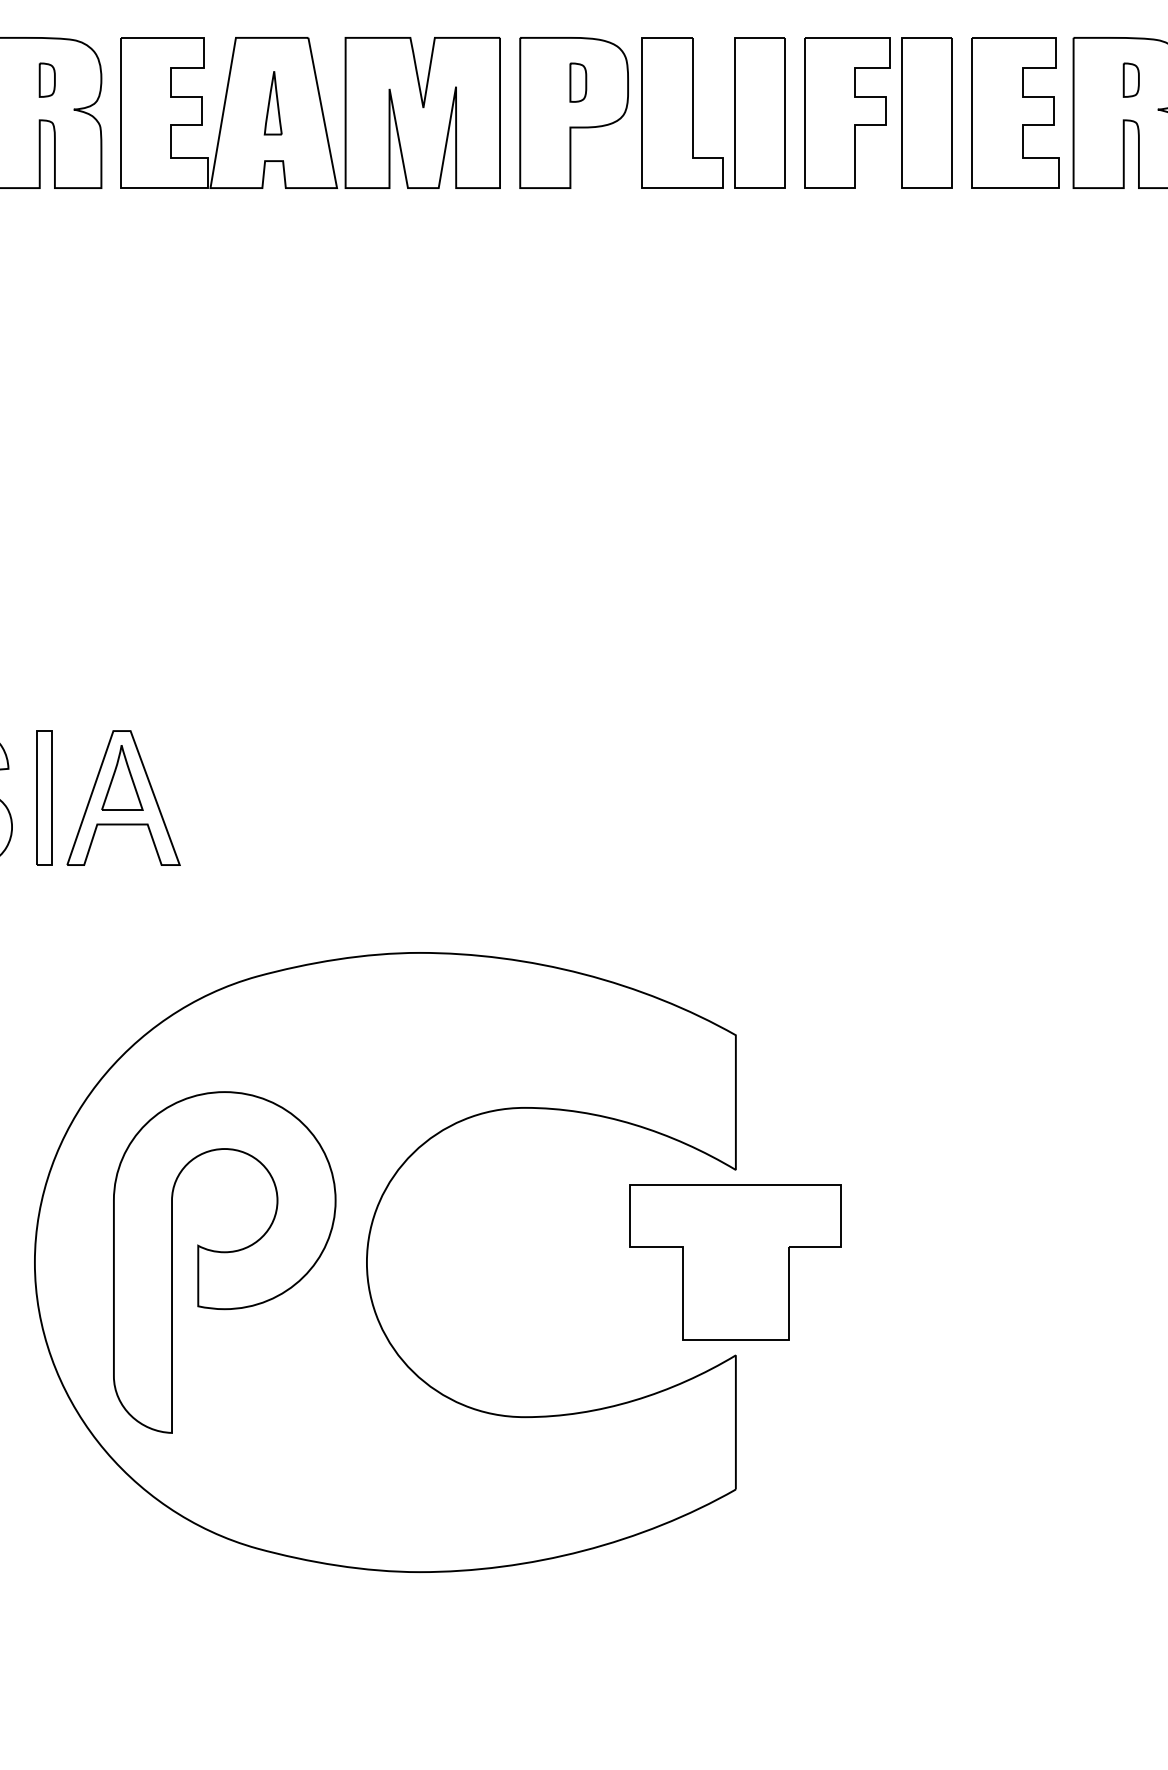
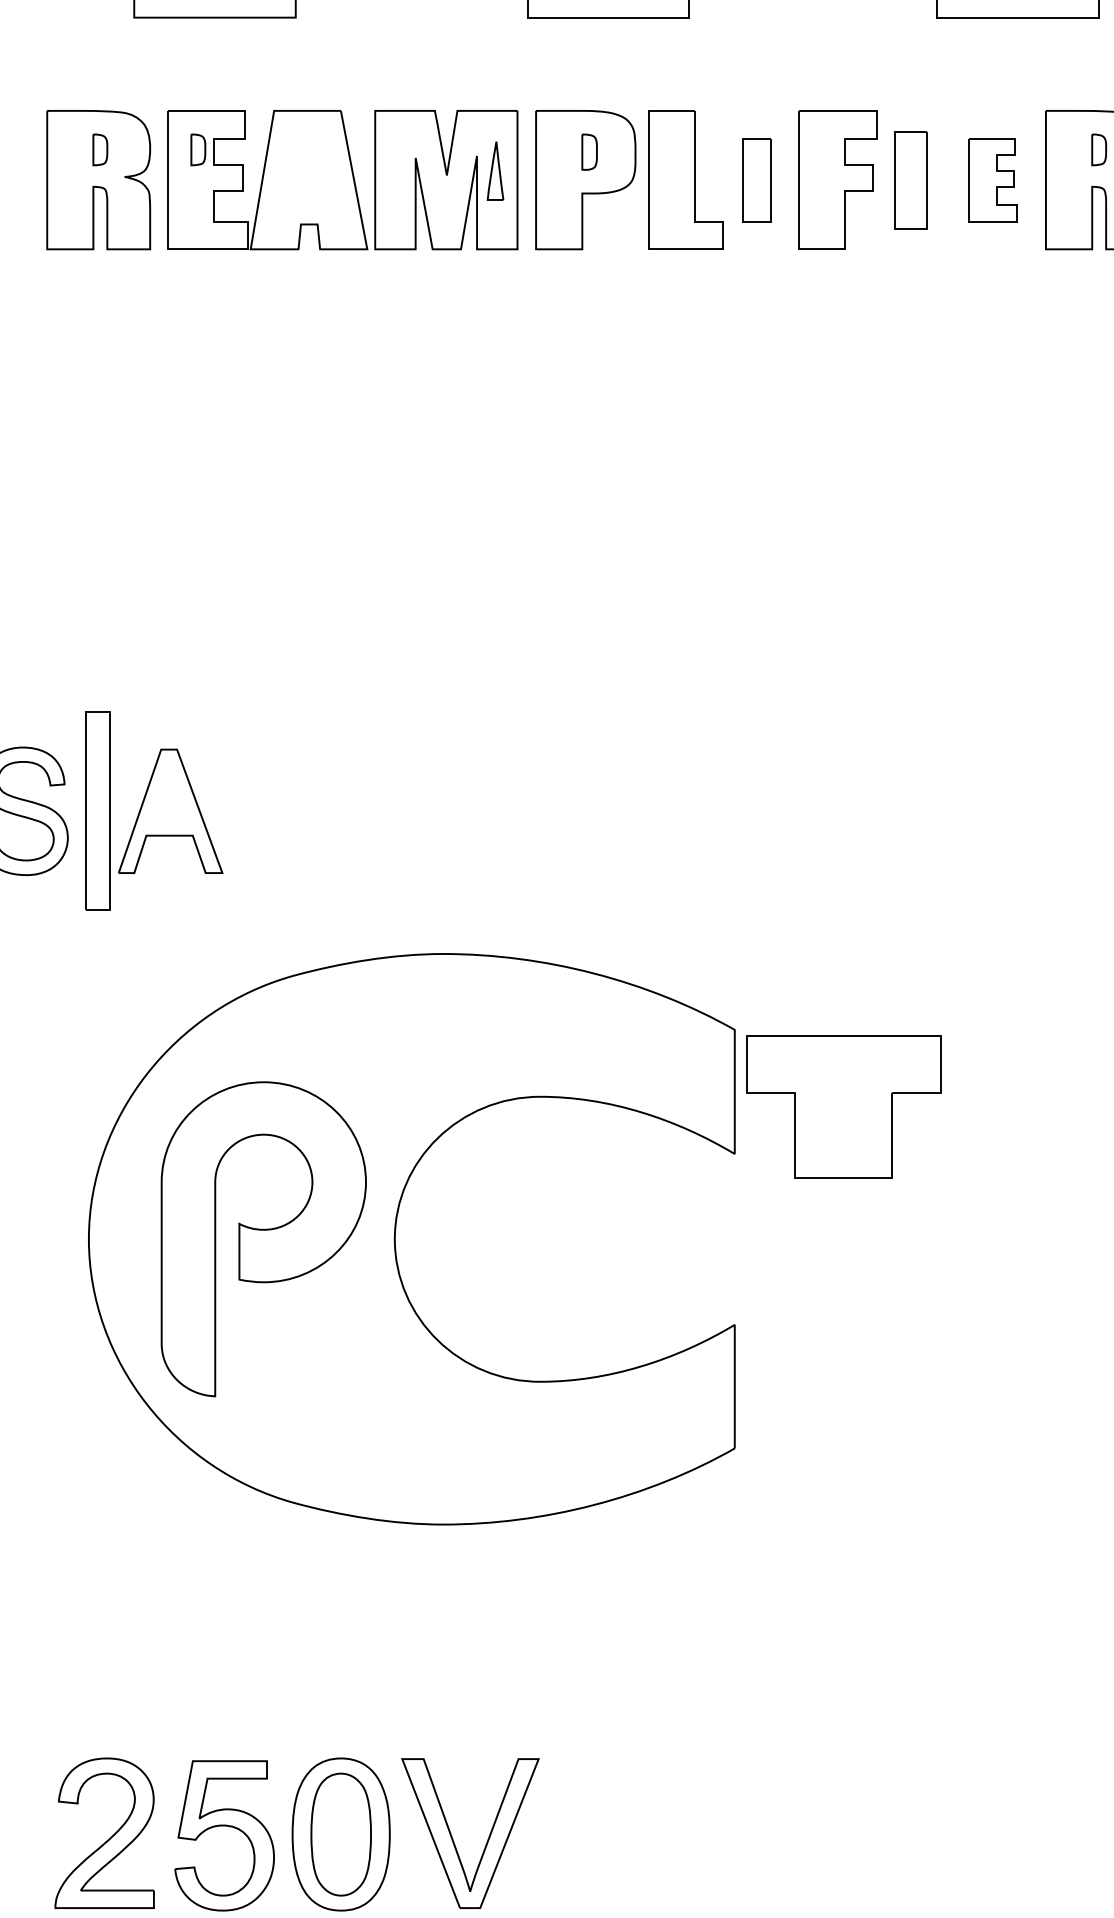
part: (153, 79) -> (198, 149), added
part: (273, 102) -> (495, 170), moved
part: (759, 112) -> (756, 179), size x0.6
part: (926, 112) -> (910, 179), size x0.7
part: (1015, 112) -> (992, 179), size x0.6
part: (122, 777) -> (169, 792), removed
part: (44, 798) -> (97, 811), size x1.6
part: (735, 1261) -> (843, 1106), moved

